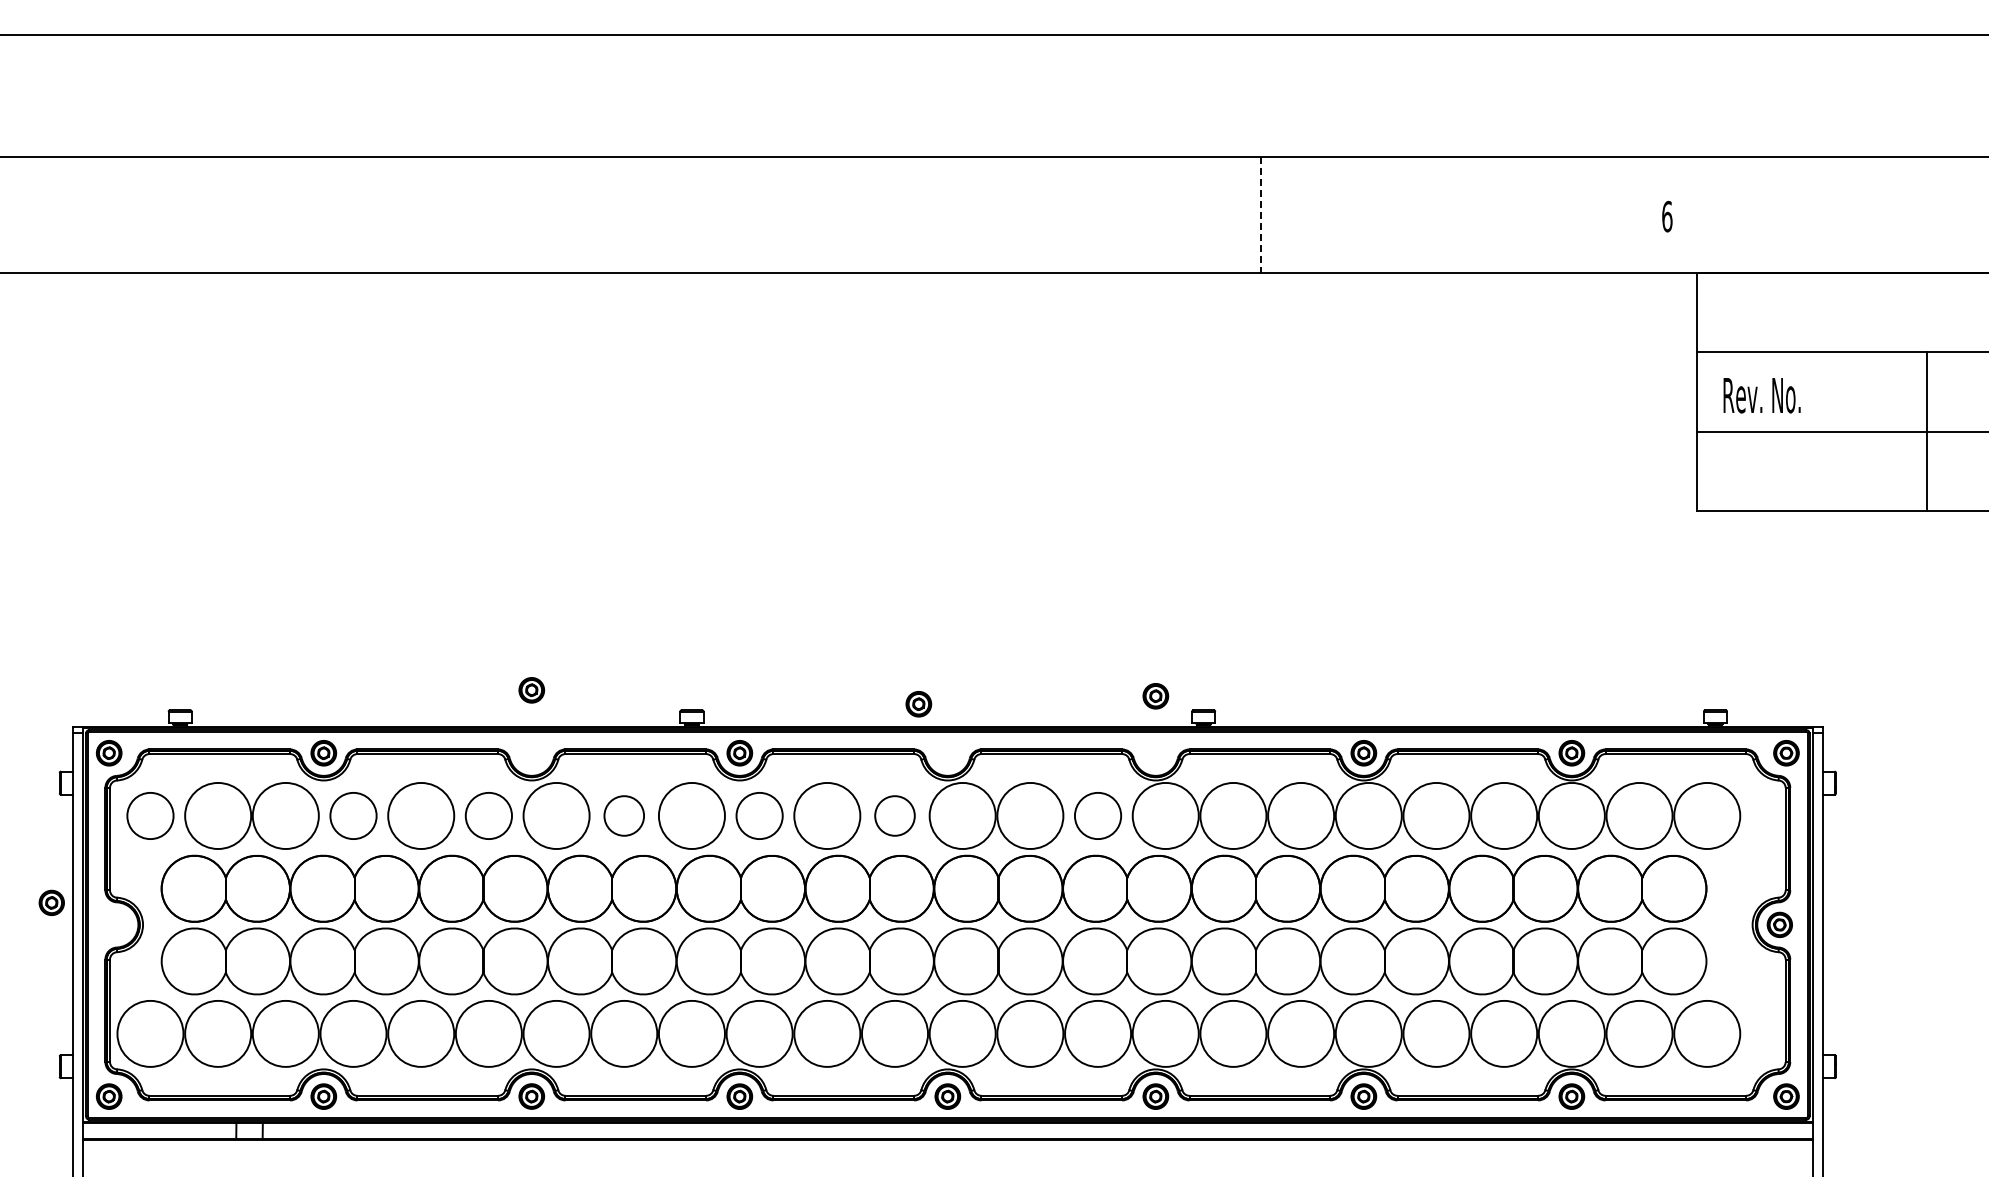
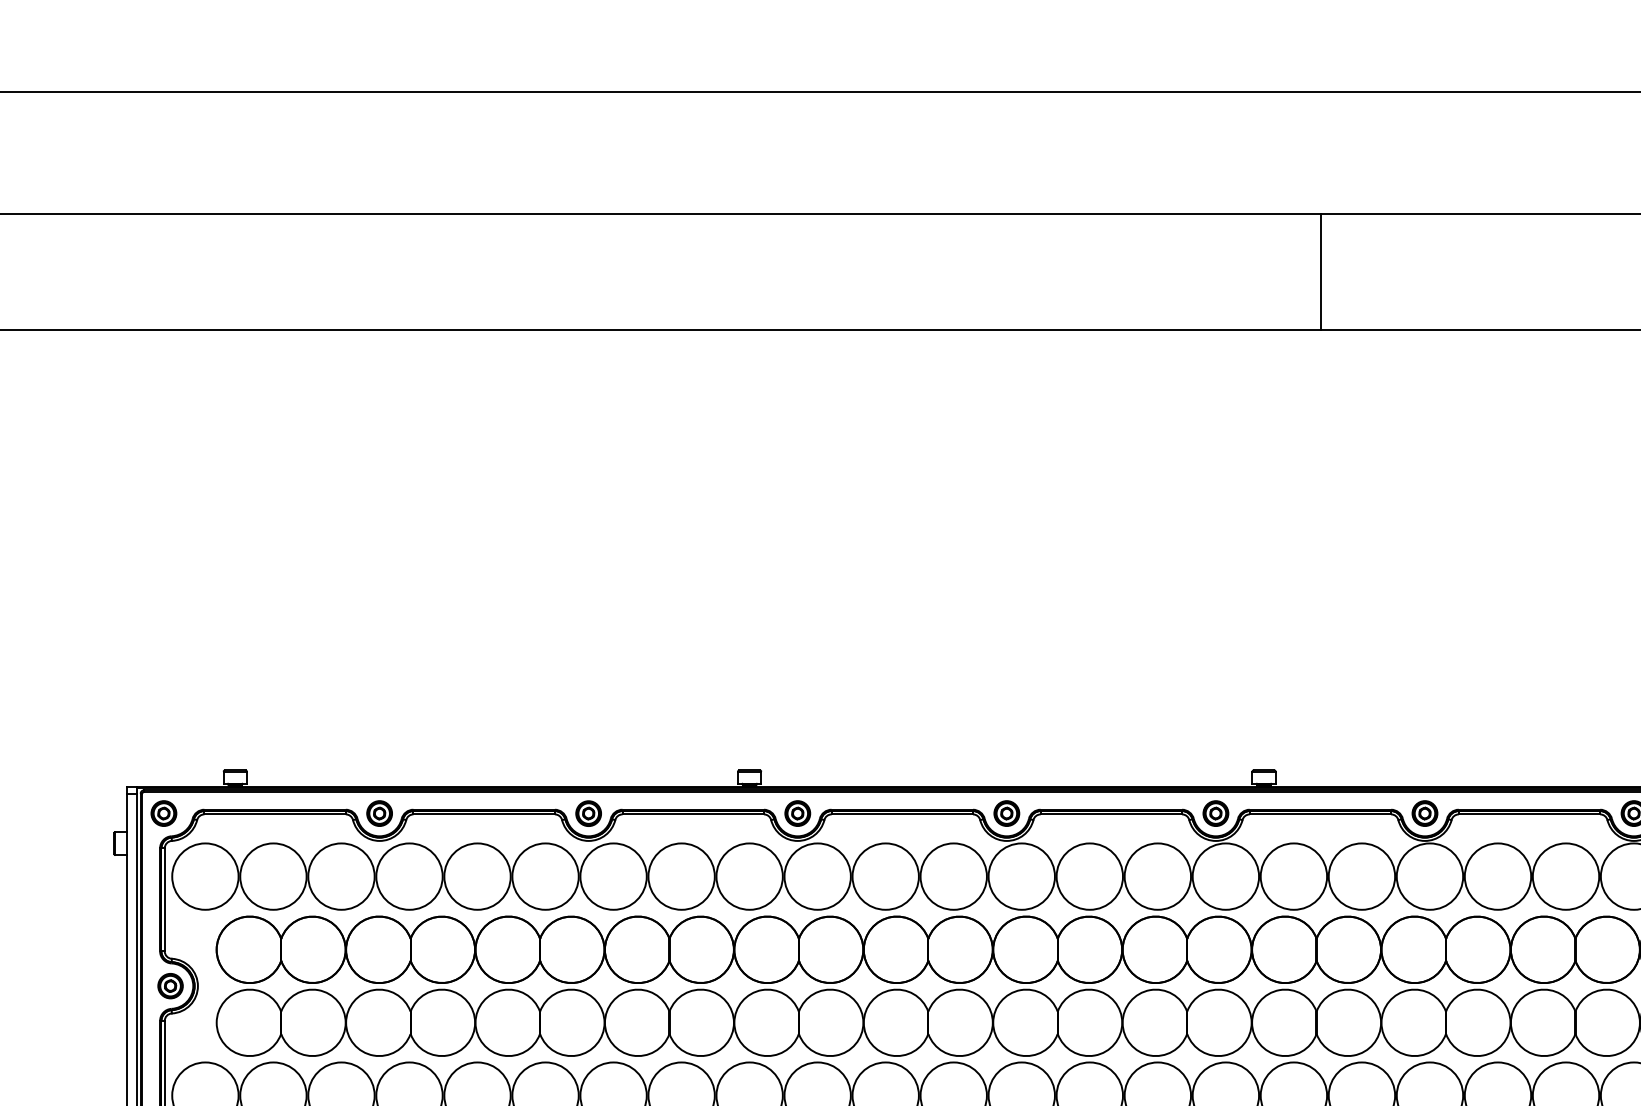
line: (1260, 214) -> (1321, 272), dashed -> solid
part: (531, 690) -> (588, 813), moved
part: (1155, 696) -> (1215, 813), moved
part: (918, 704) -> (1006, 813), moved
circle: (150, 815) -> (205, 876), size x1.43
circle: (353, 815) -> (409, 876), size x1.43
circle: (488, 815) -> (545, 876), size x1.43
circle: (624, 815) -> (681, 876), size x1.67
circle: (759, 815) -> (817, 876), size x1.43
circle: (895, 815) -> (954, 876), size x1.67
circle: (1098, 815) -> (1158, 876), size x1.43
part: (51, 902) -> (170, 985), moved

